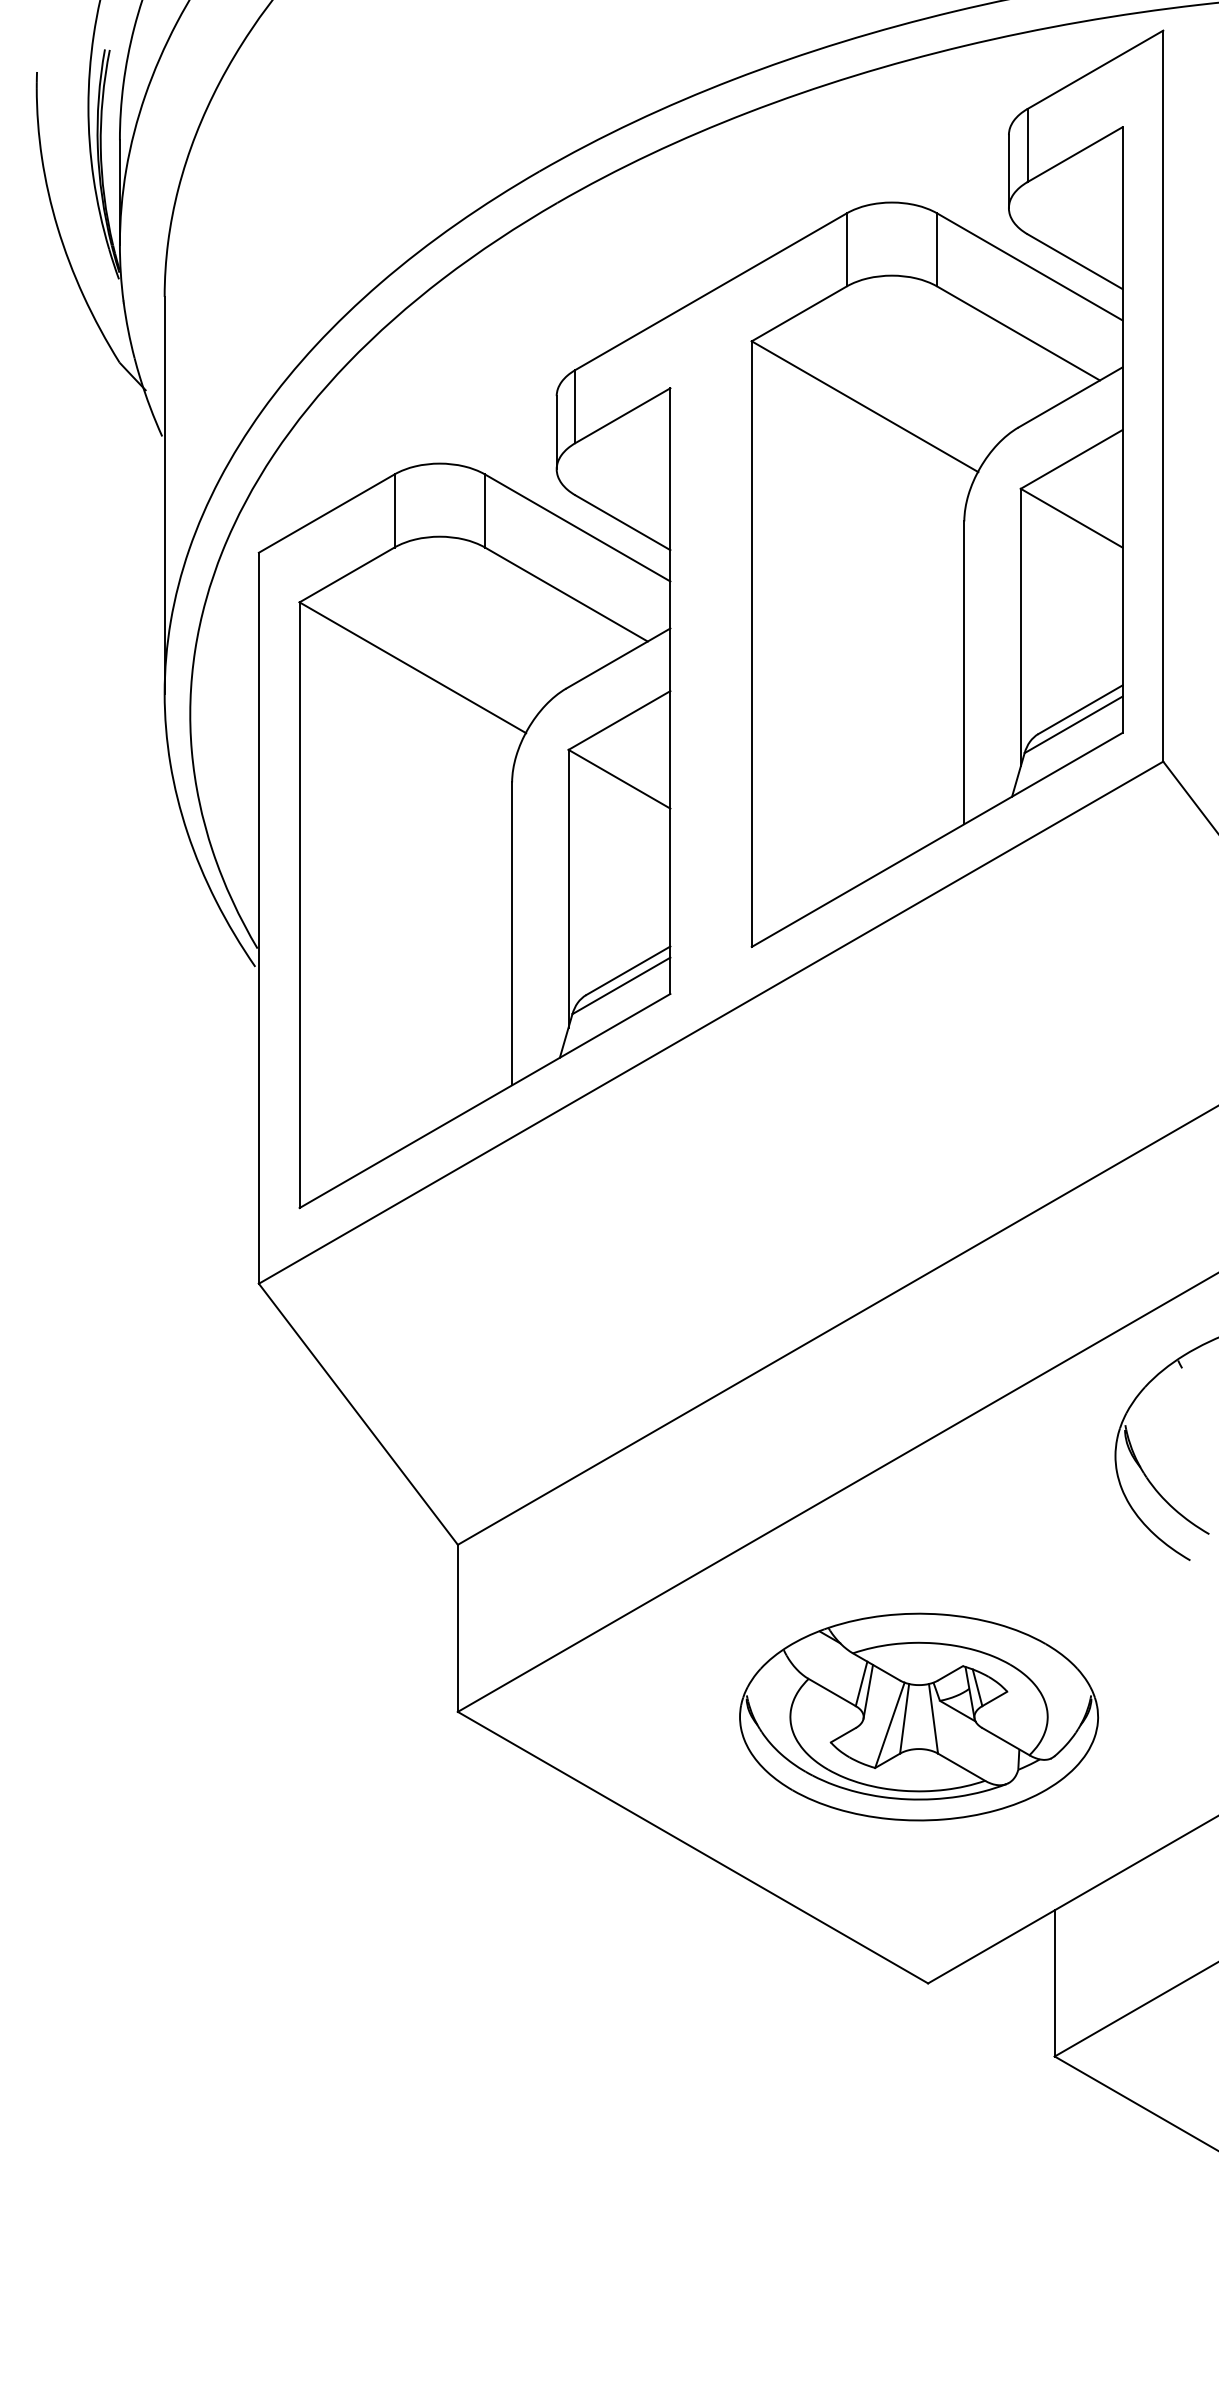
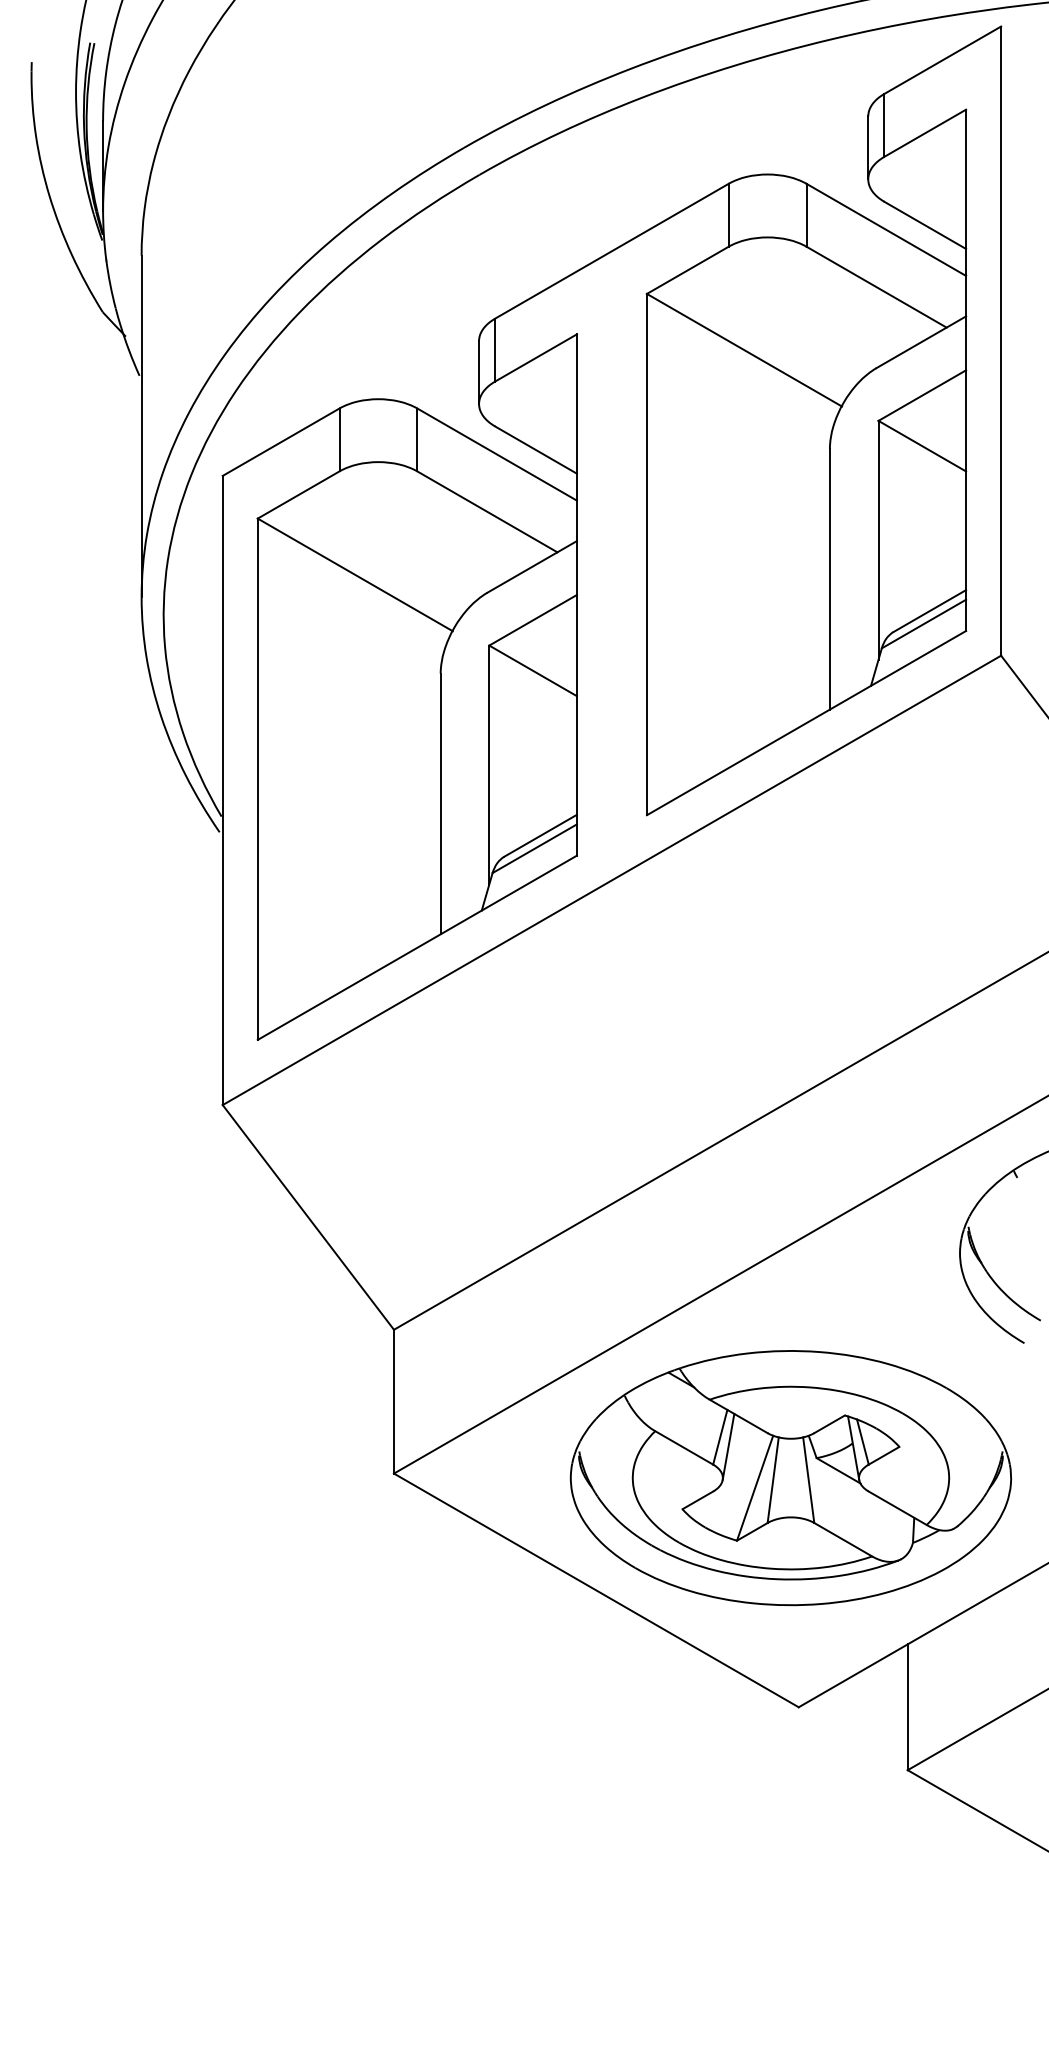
part: (918, 1716) -> (790, 1477), size x1.43

